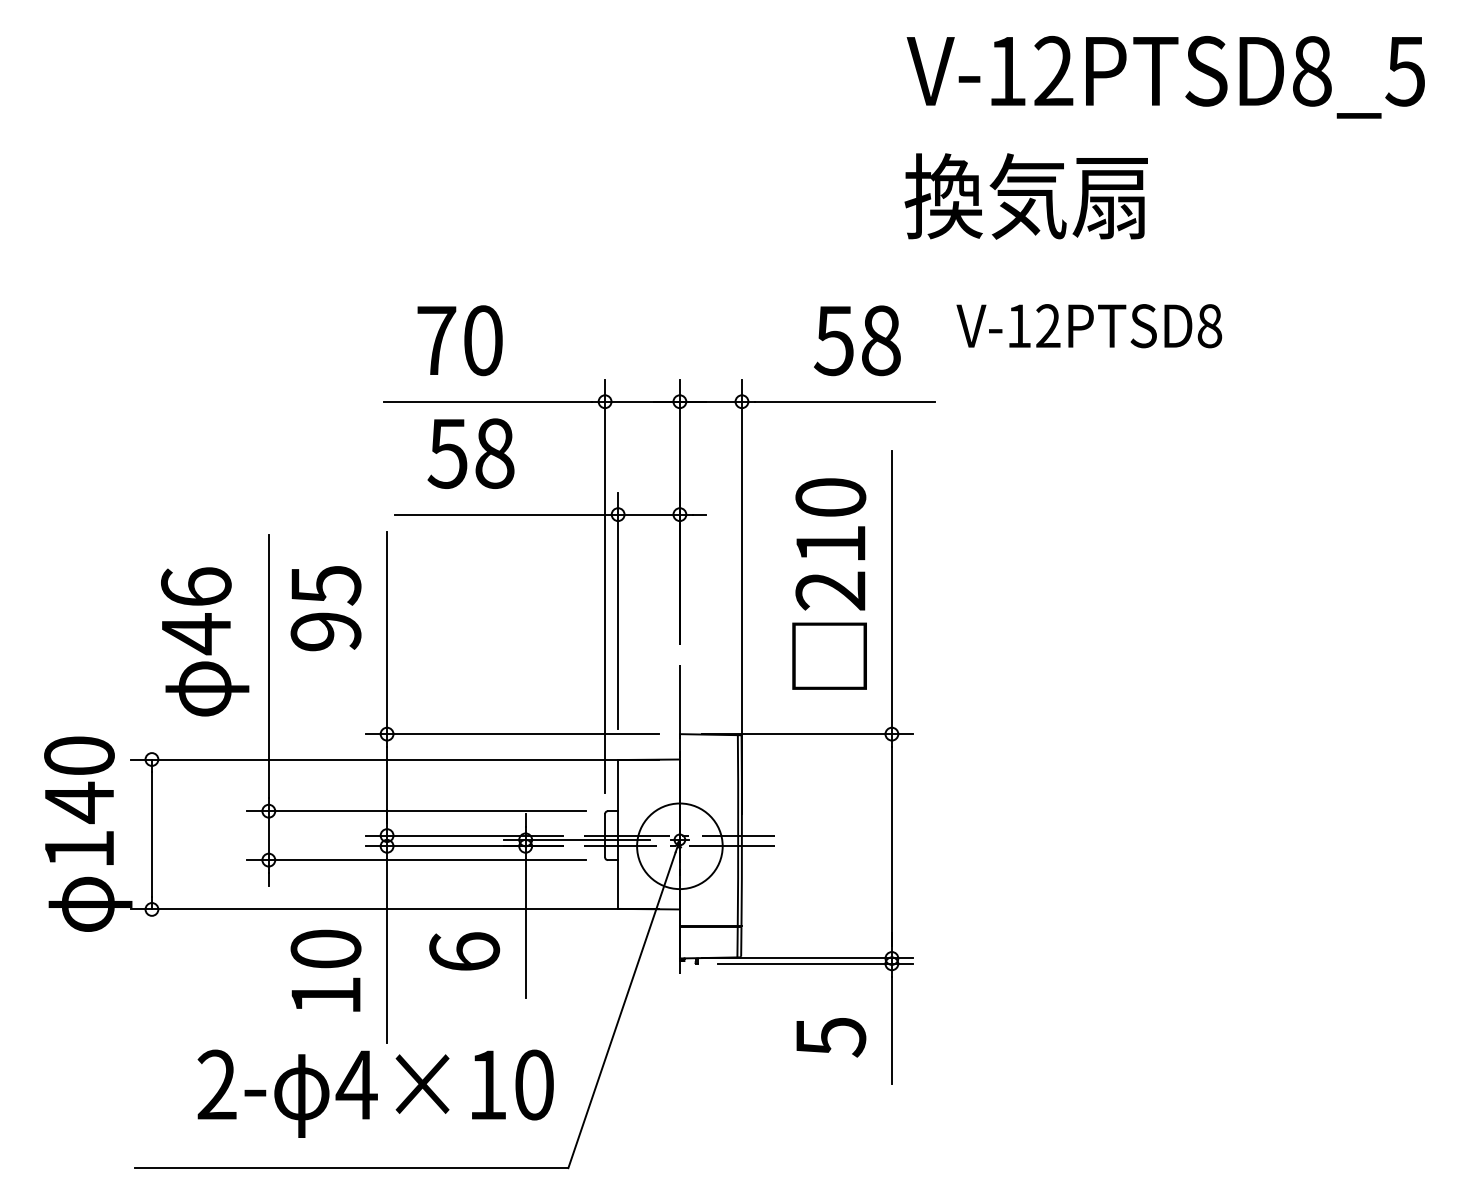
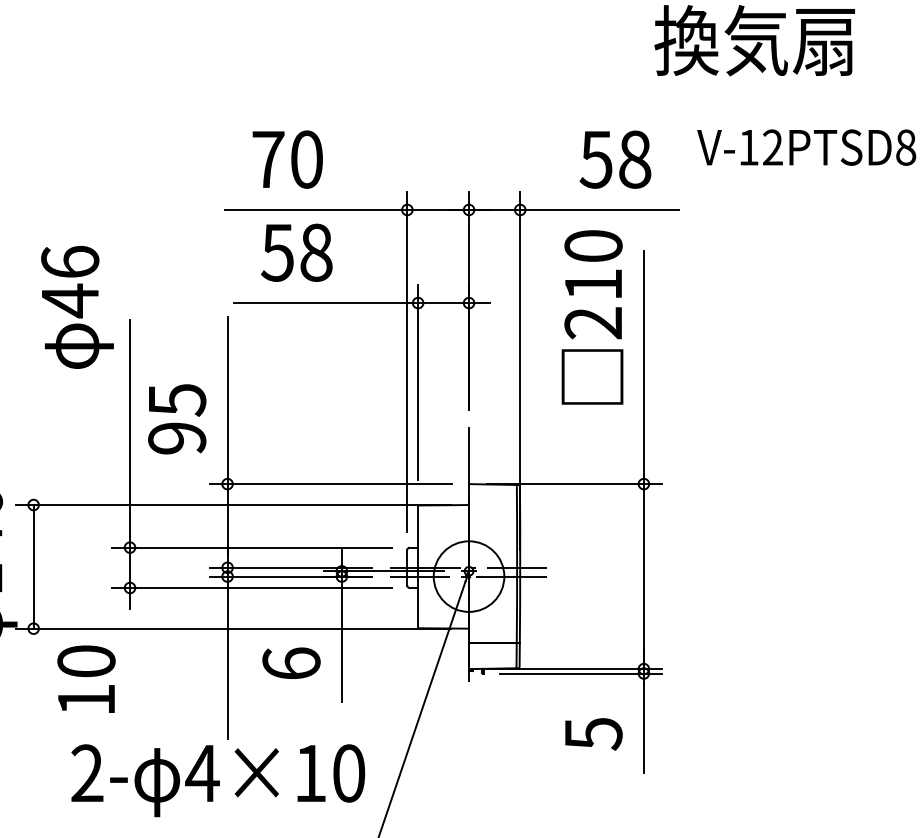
text: (829, 583) -> (592, 316), moved
text: (325, 608) -> (176, 419), moved
text: (205, 641) -> (77, 307), moved
text: (325, 970) -> (86, 679), moved

